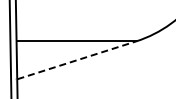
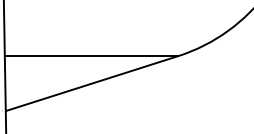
line: (77, 60) -> (93, 83), dashed -> solid

